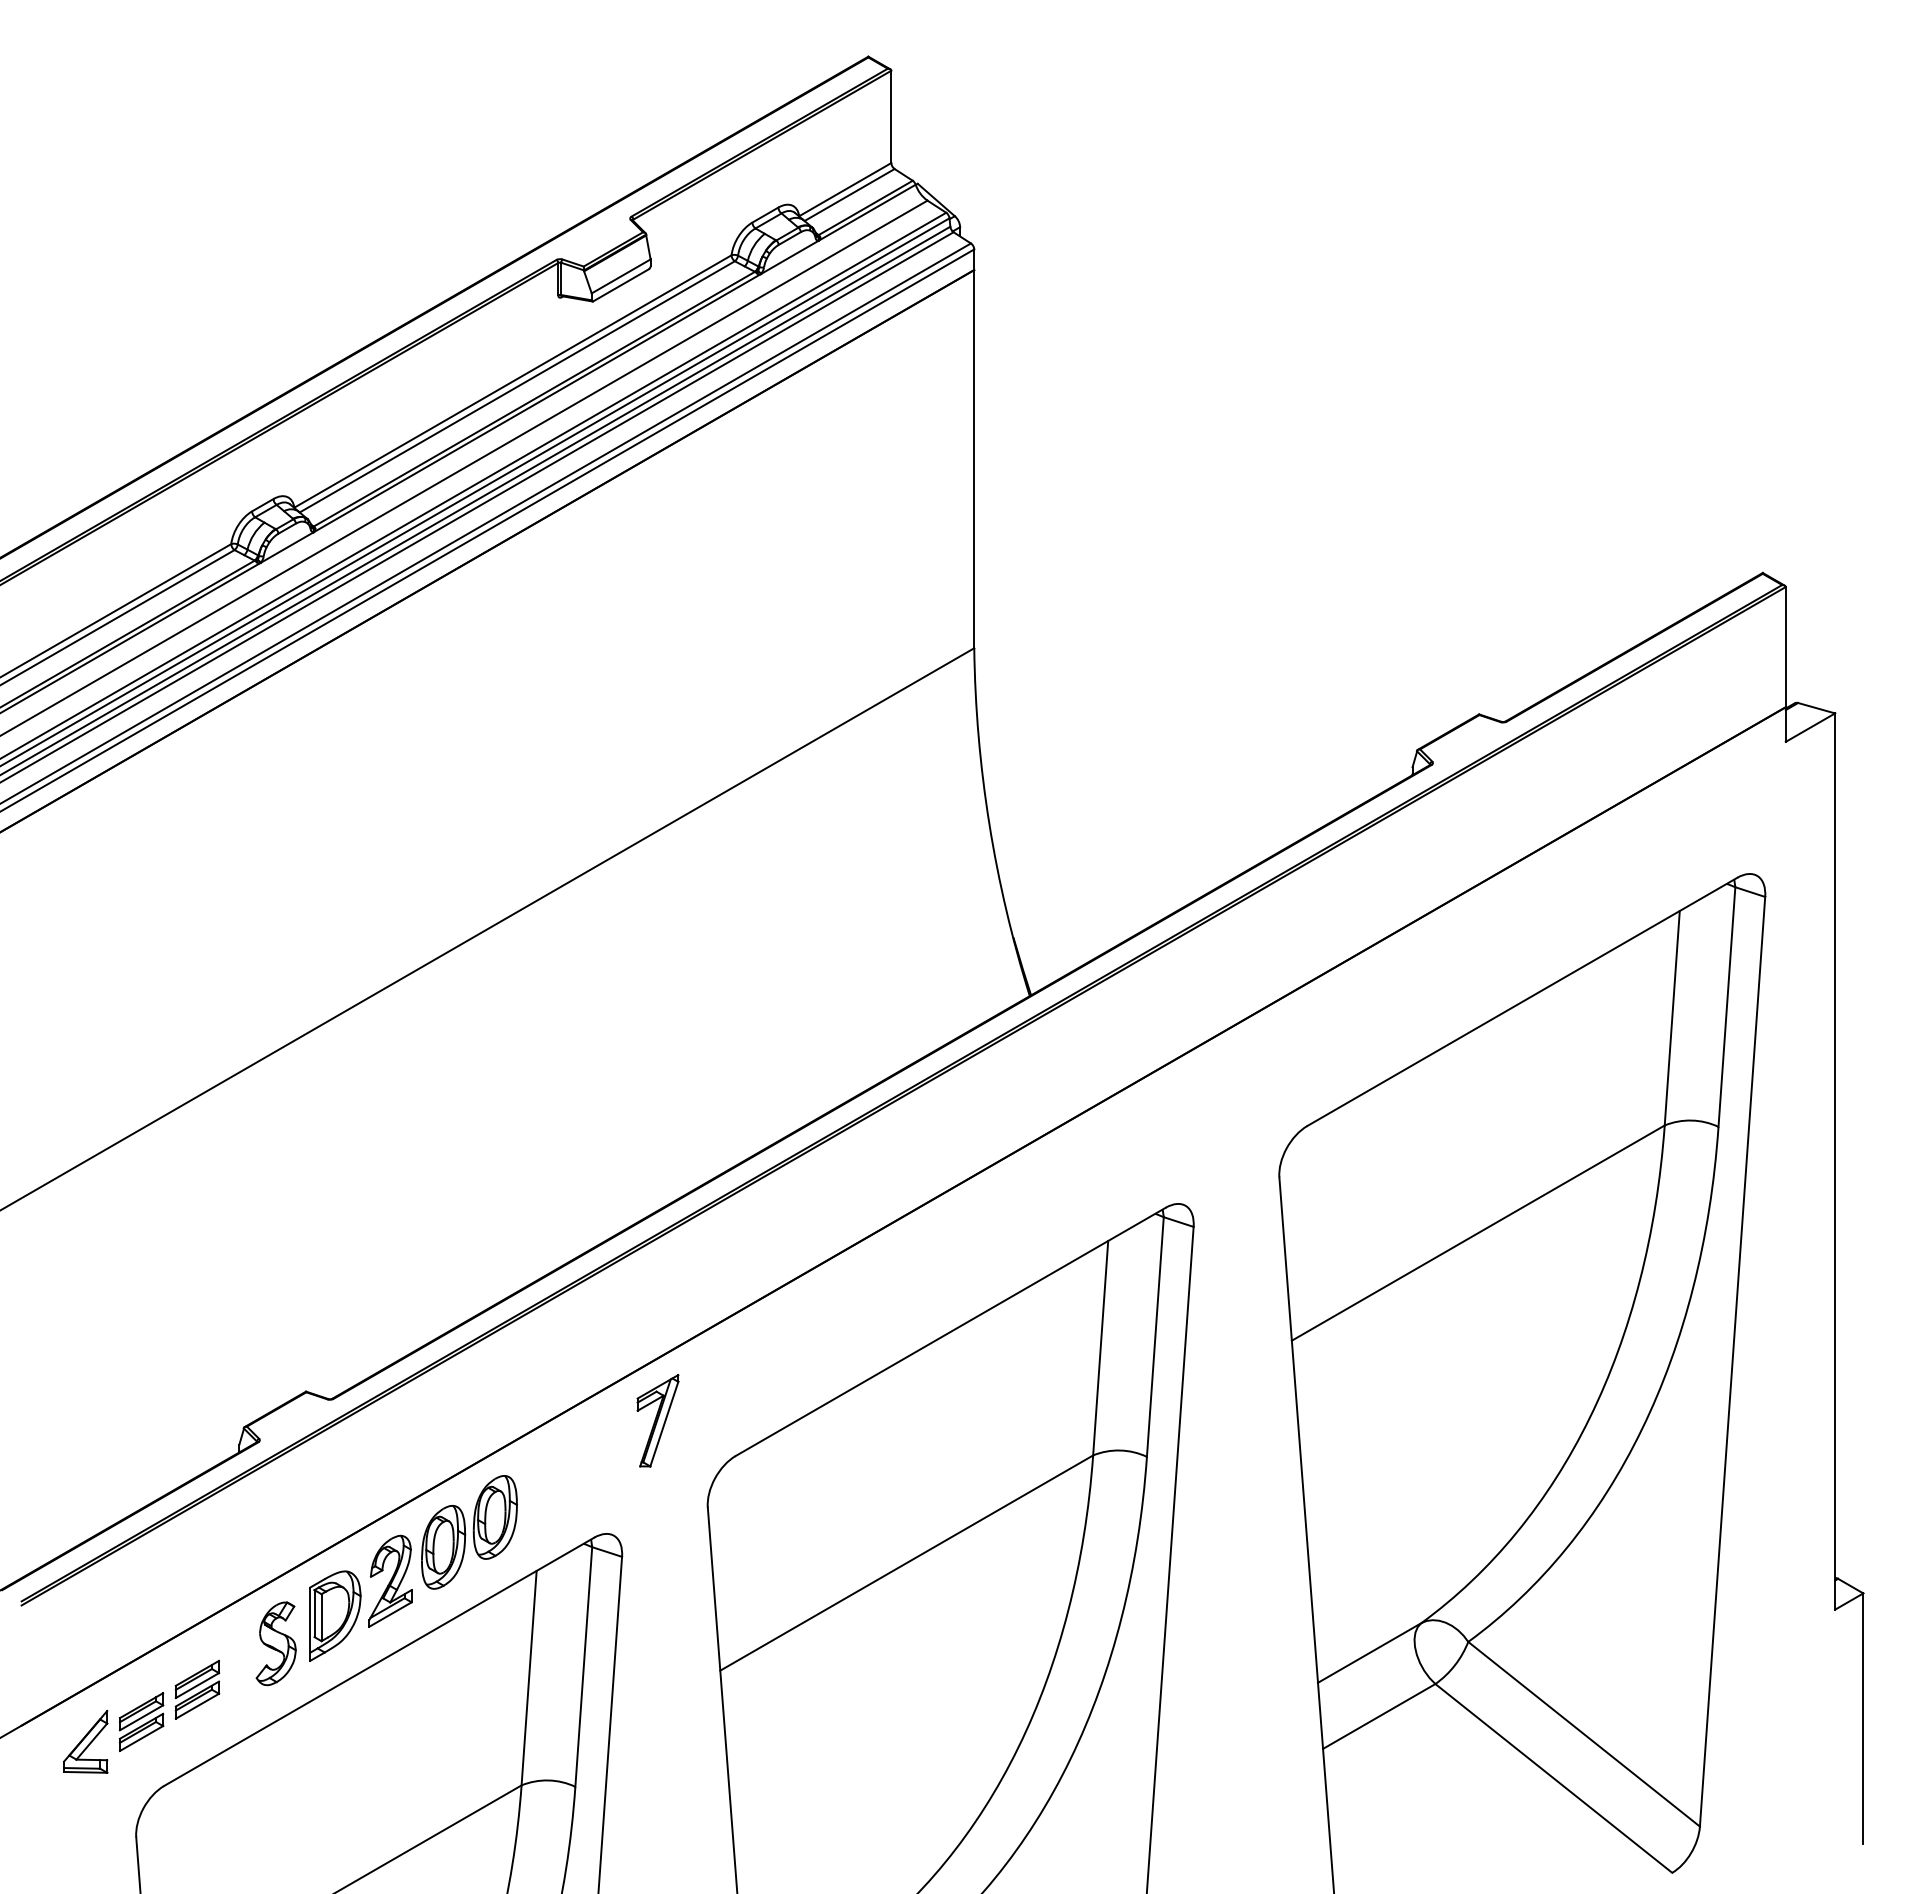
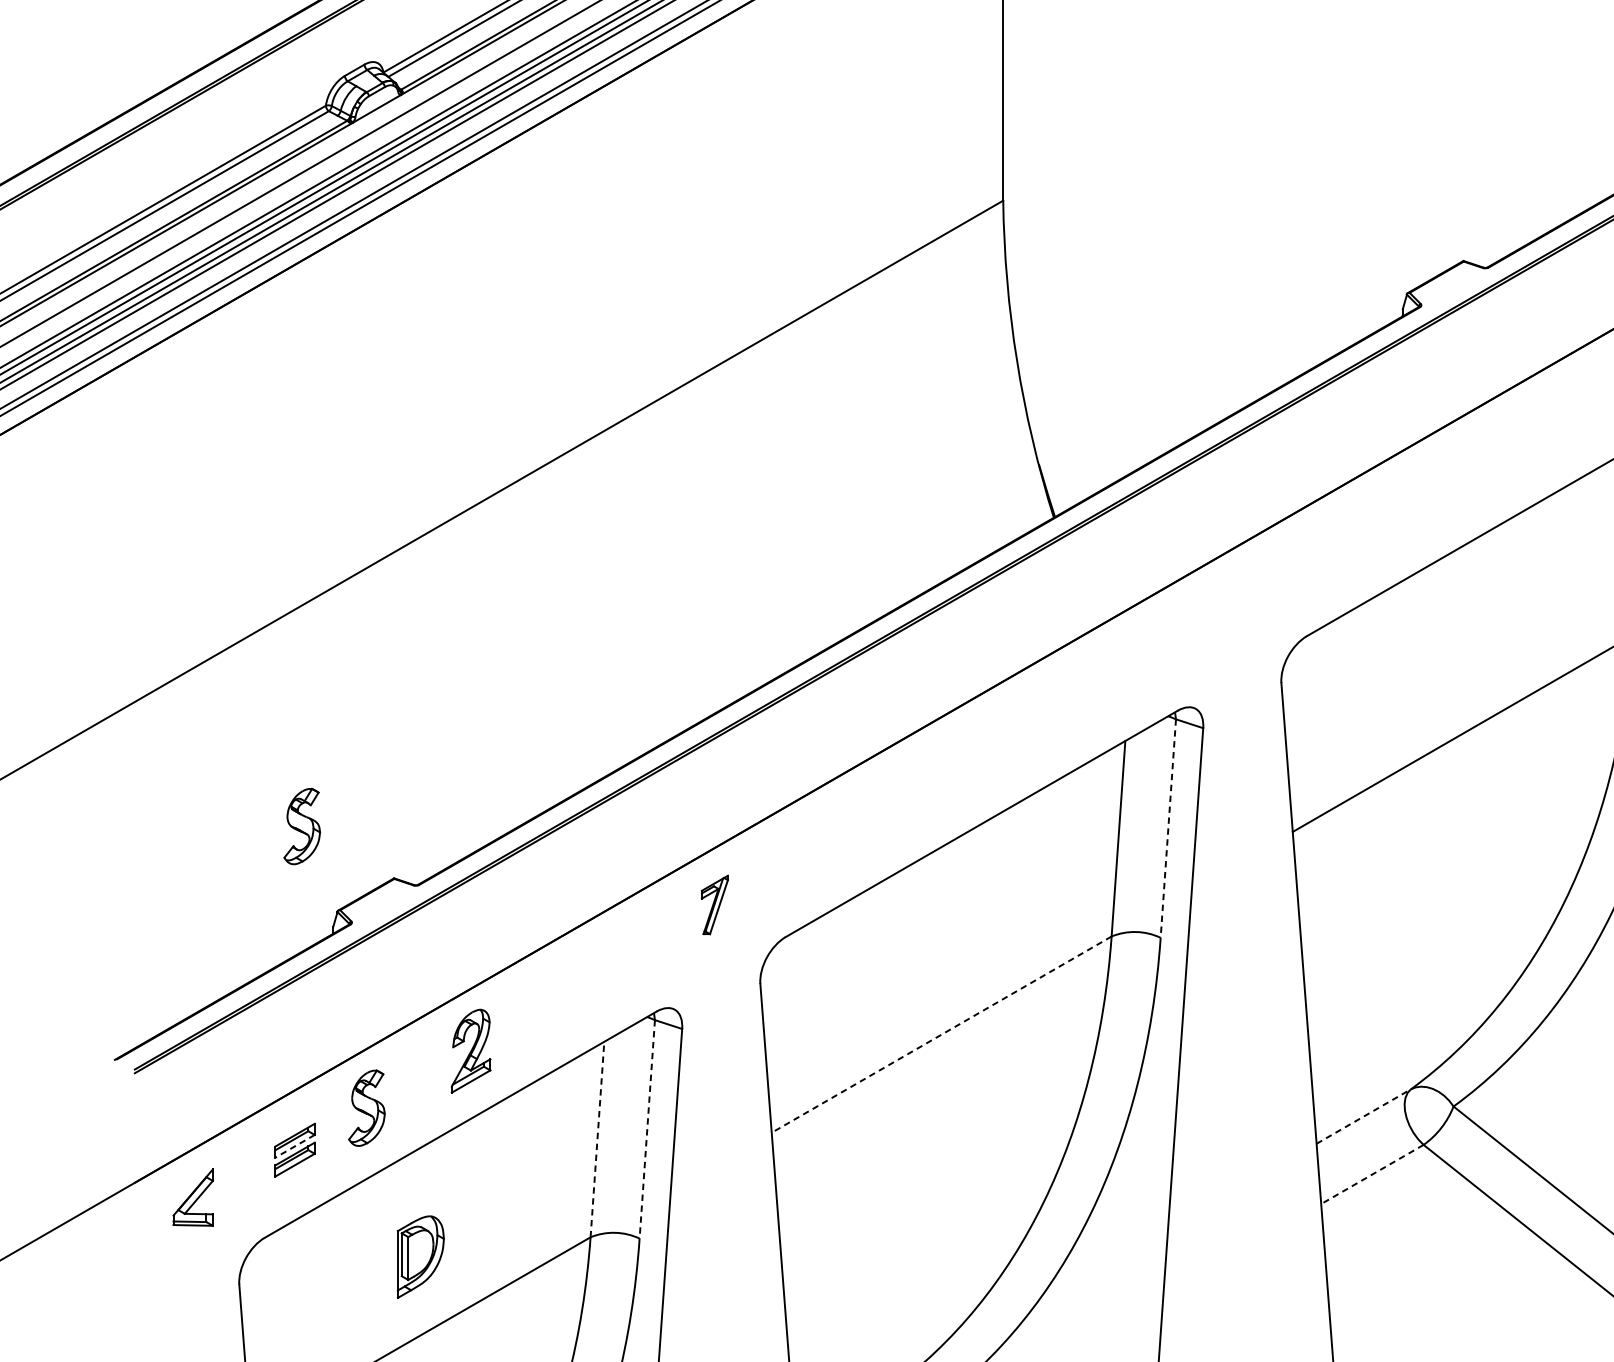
part: (204, 1334) -> (301, 826), added
line: (1155, 1337) -> (1168, 828), solid -> dashed
part: (657, 1420) -> (714, 904), size x0.7
part: (469, 1532) -> (543, 1006), removed
line: (906, 1563) -> (941, 1035), solid -> dashed
part: (335, 1615) -> (420, 1256), moved
line: (1369, 1652) -> (1363, 1116), solid -> dashed
line: (583, 1667) -> (647, 1129), solid -> dashed
line: (529, 1677) -> (597, 1138), solid -> dashed
line: (197, 1685) -> (295, 1146), solid -> dashed
line: (1379, 1716) -> (1372, 1174), solid -> dashed
part: (141, 1721) -> (244, 1179), removed

